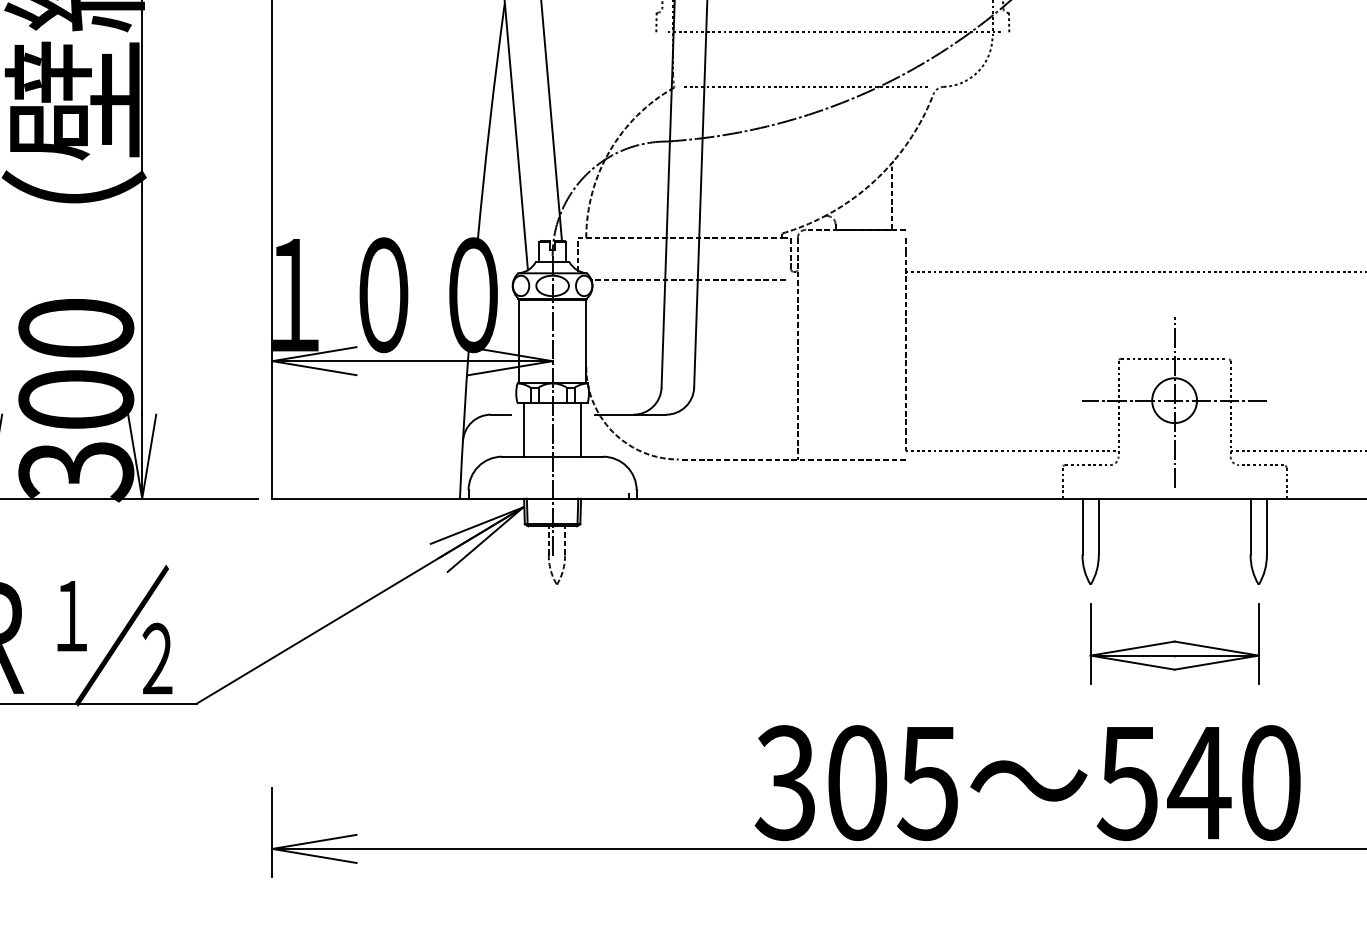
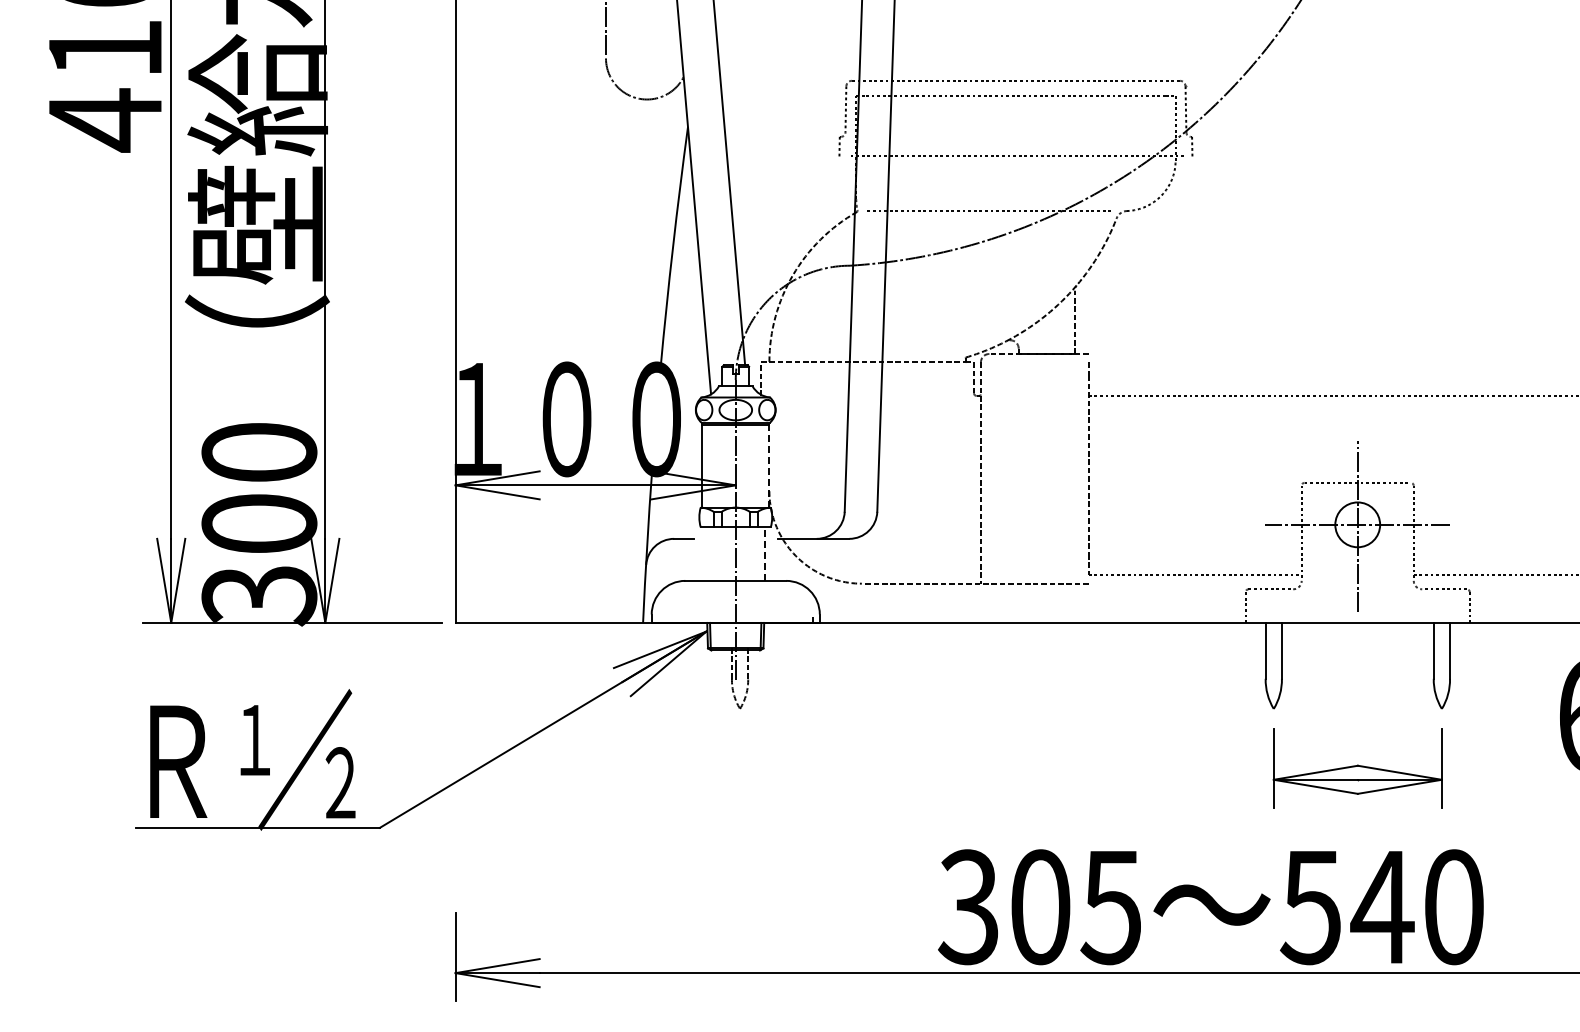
line: (687, 280) -> (870, 404), removed
line: (586, 340) -> (769, 464), solid -> dashed
line: (524, 429) -> (707, 553), removed
line: (581, 430) -> (764, 554), solid -> dashed

